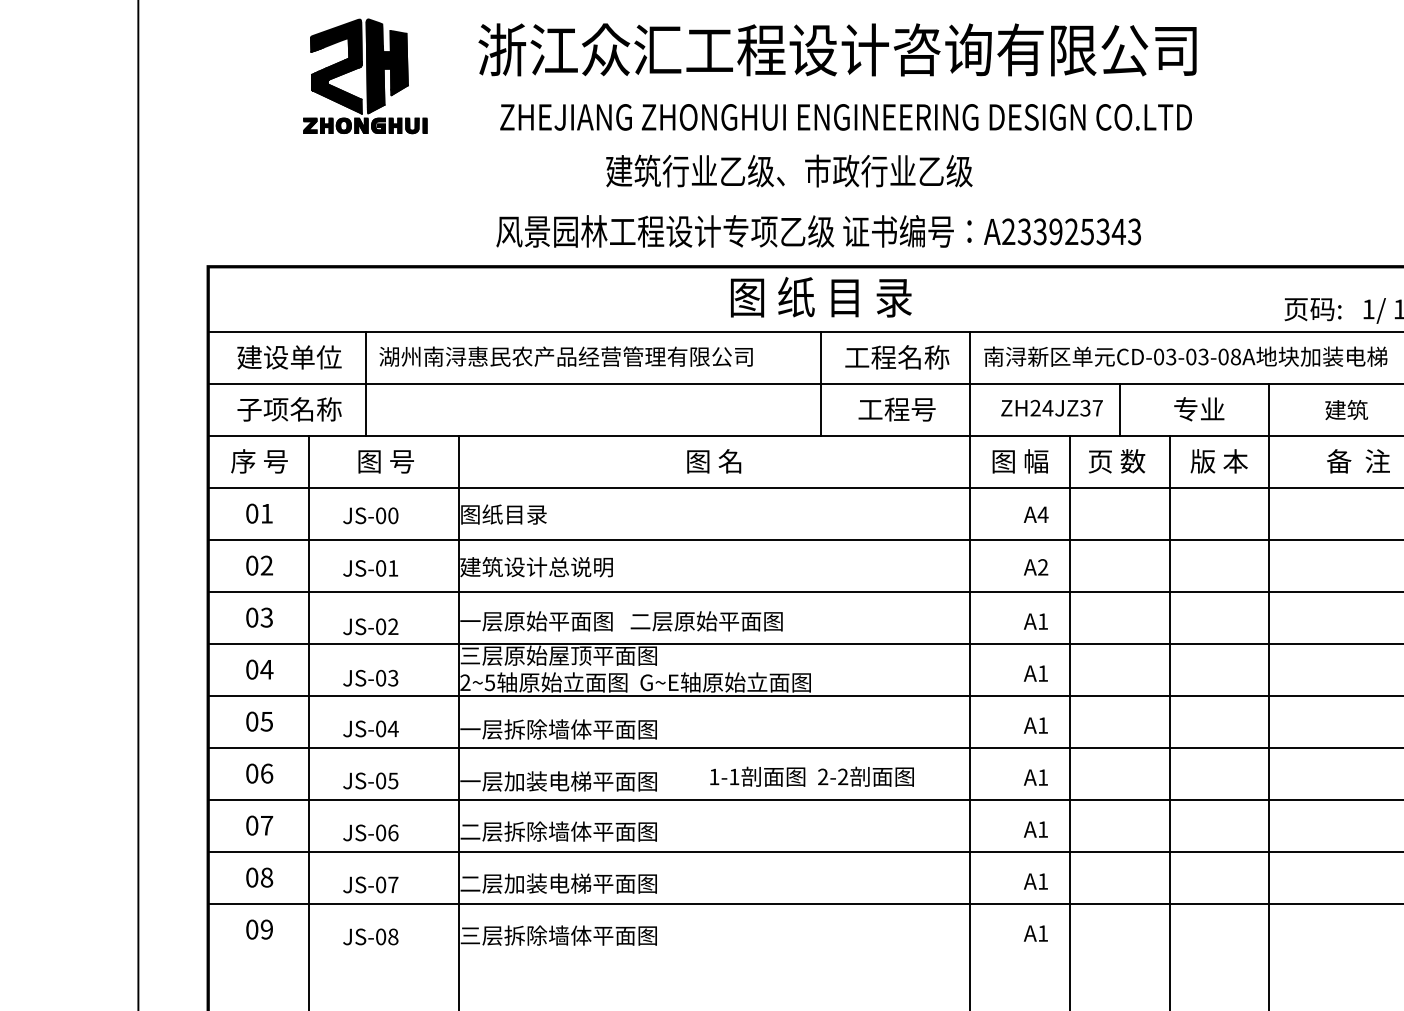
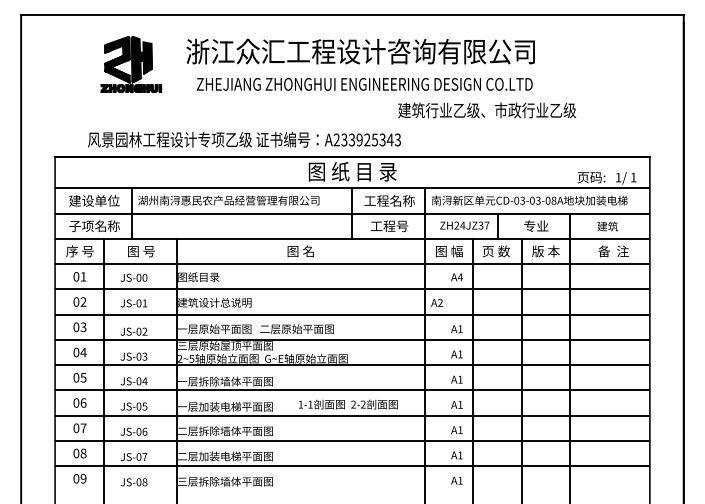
text: (789, 171) -> (487, 110), moved
text: (818, 230) -> (244, 139), moved
text: (1034, 566) -> (436, 302), moved

